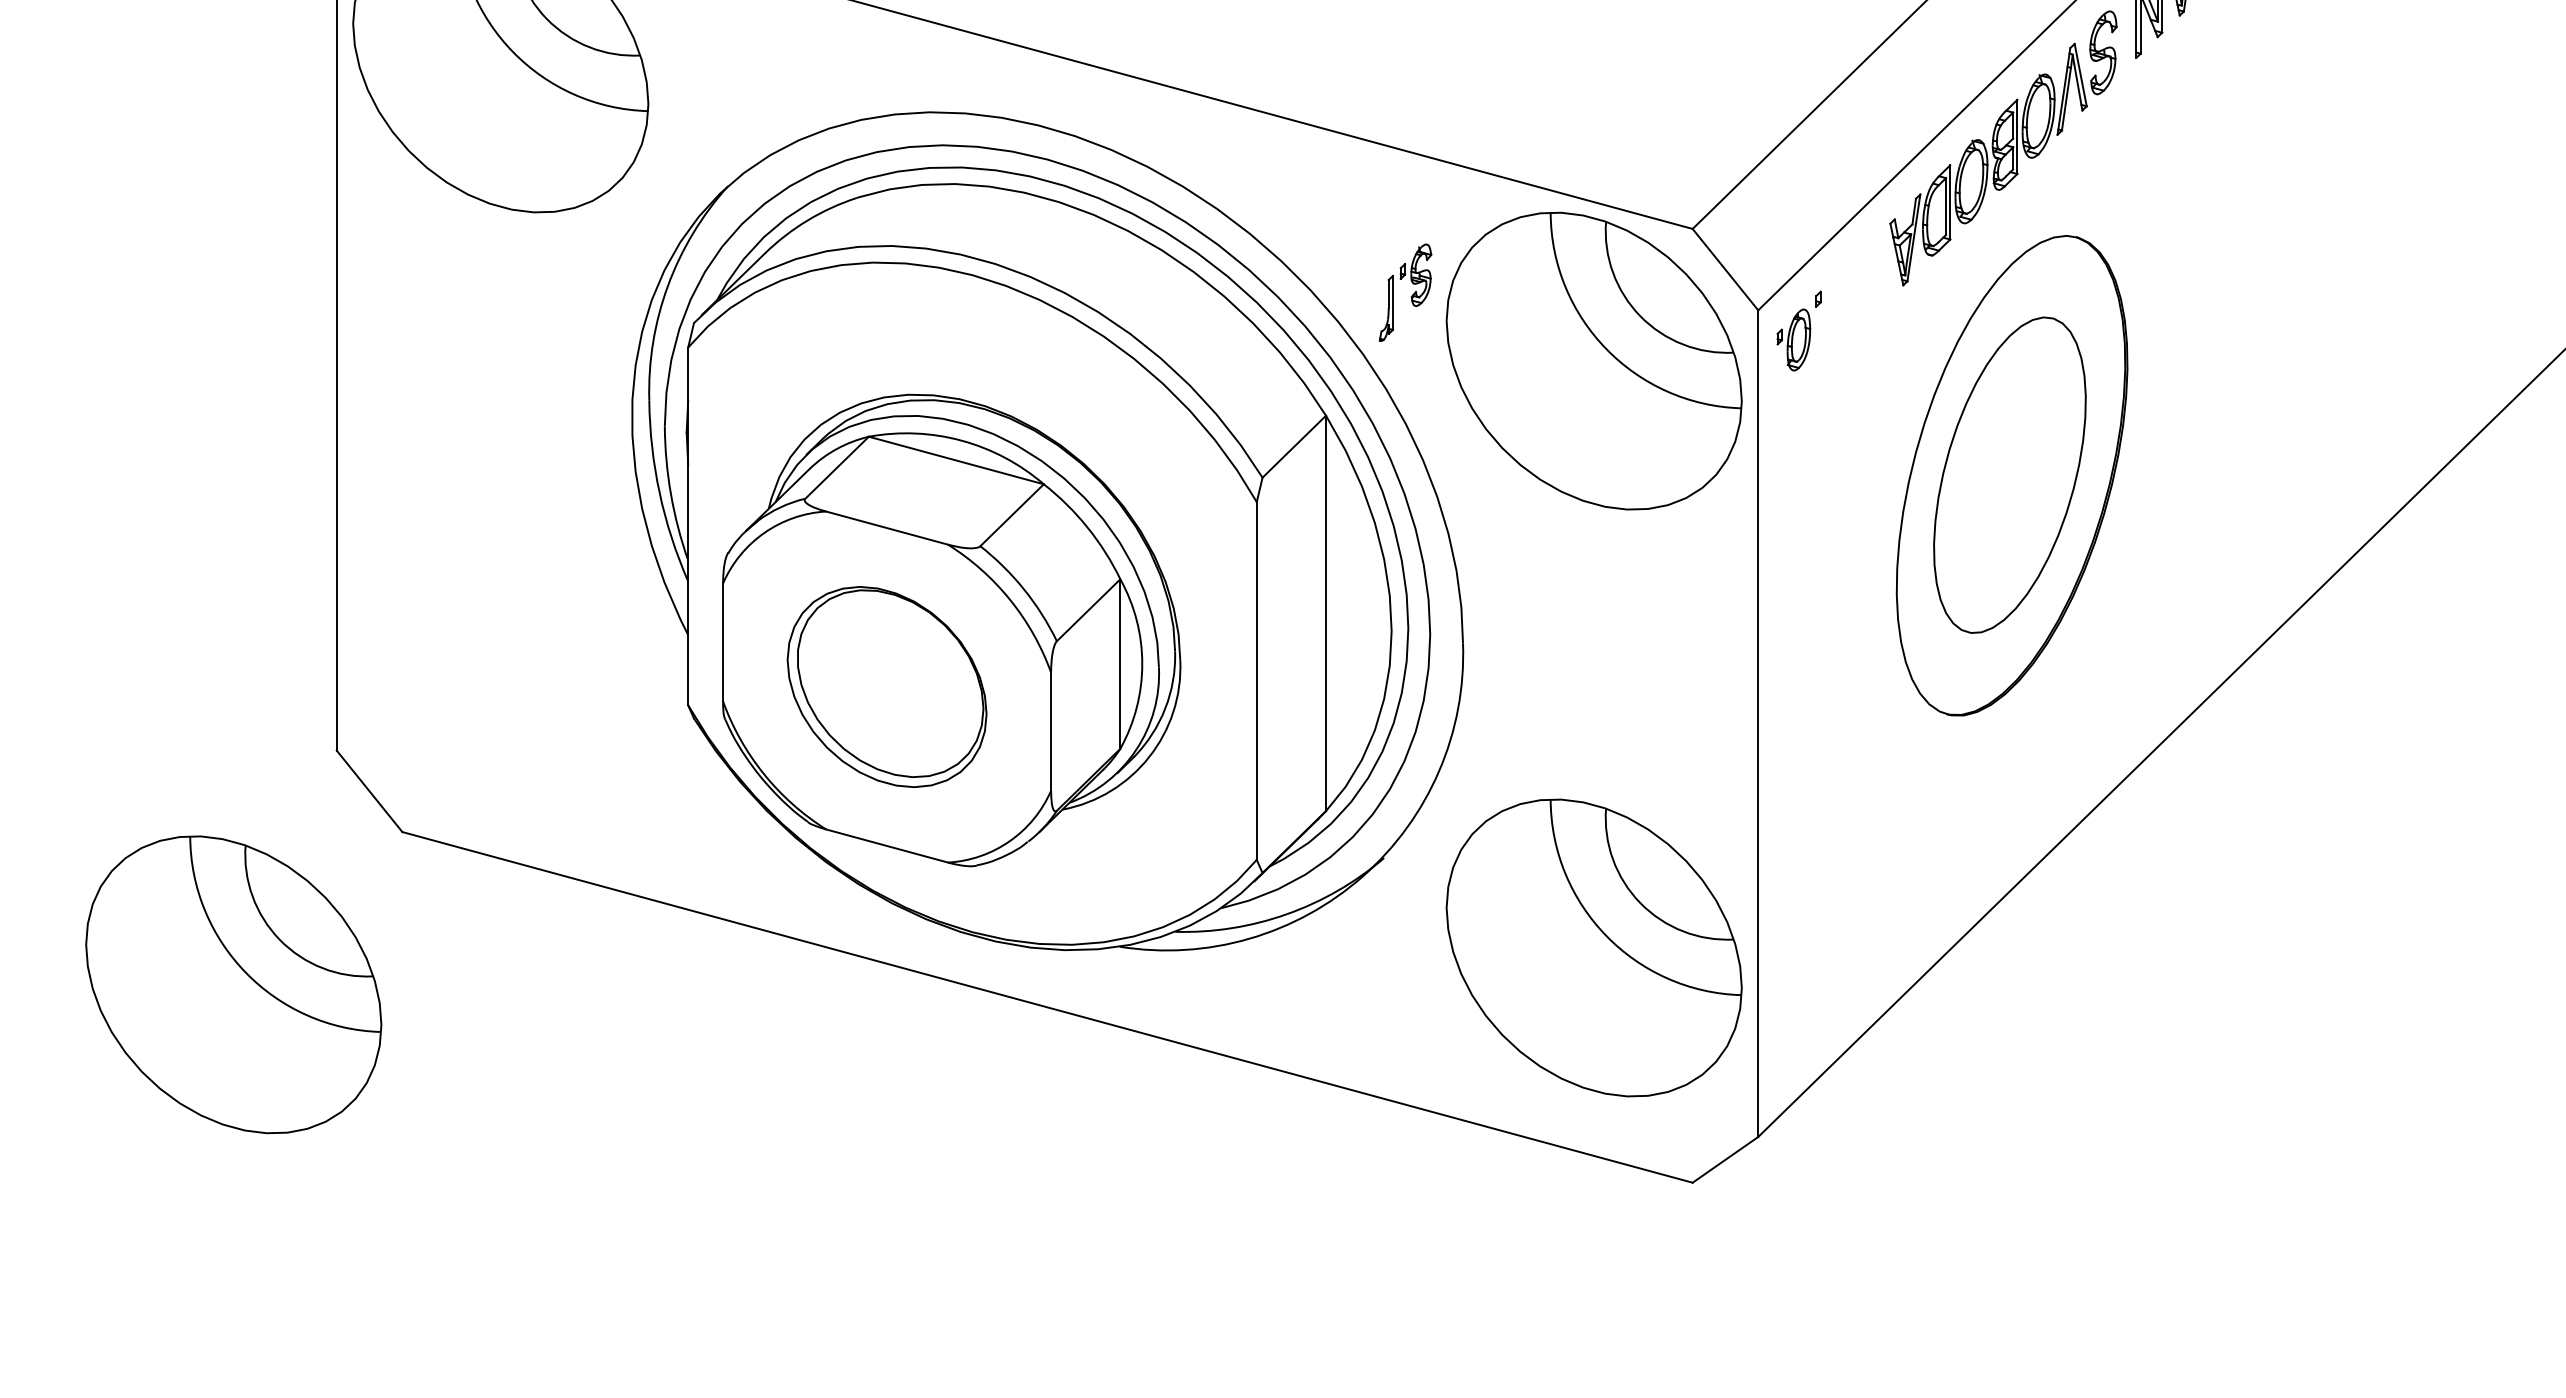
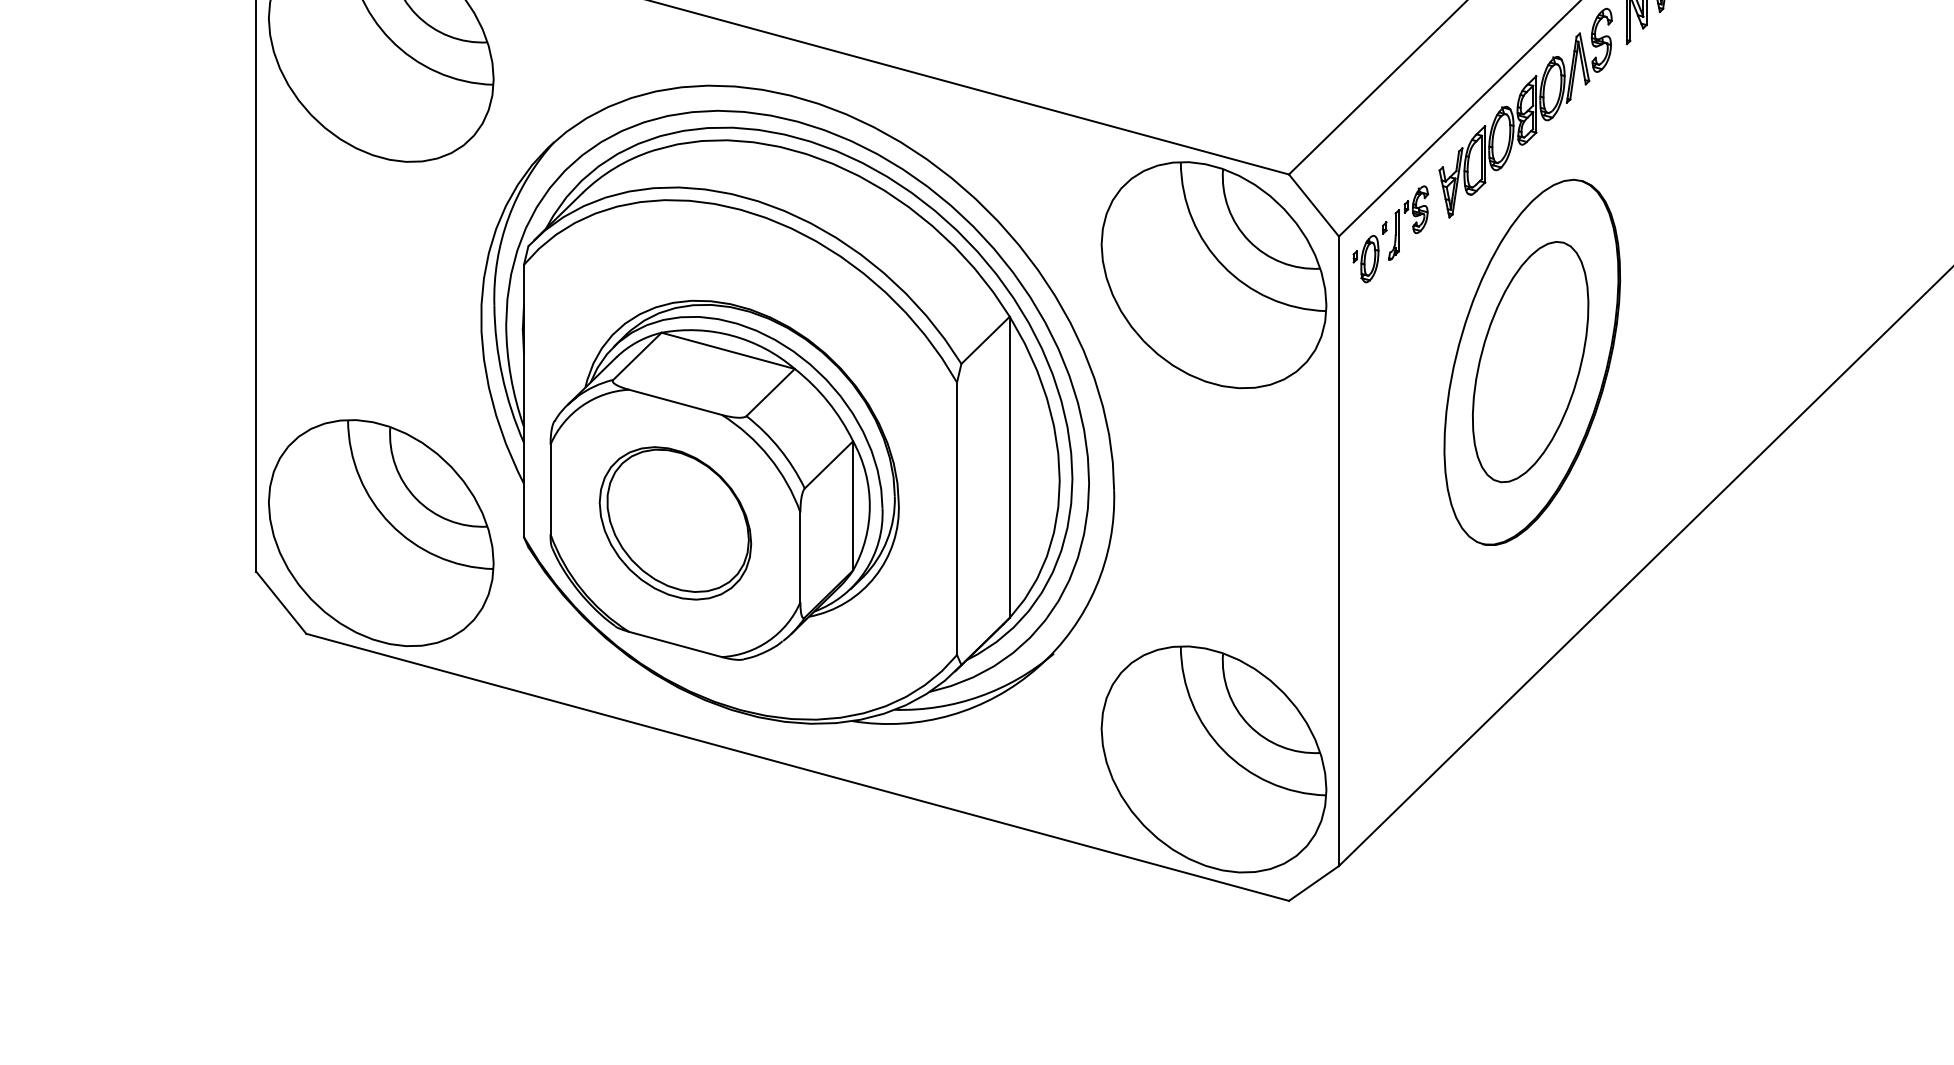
part: (1411, 295) -> (1413, 225), moved
part: (1593, 947) -> (1213, 759), moved
part: (233, 984) -> (381, 532), moved

